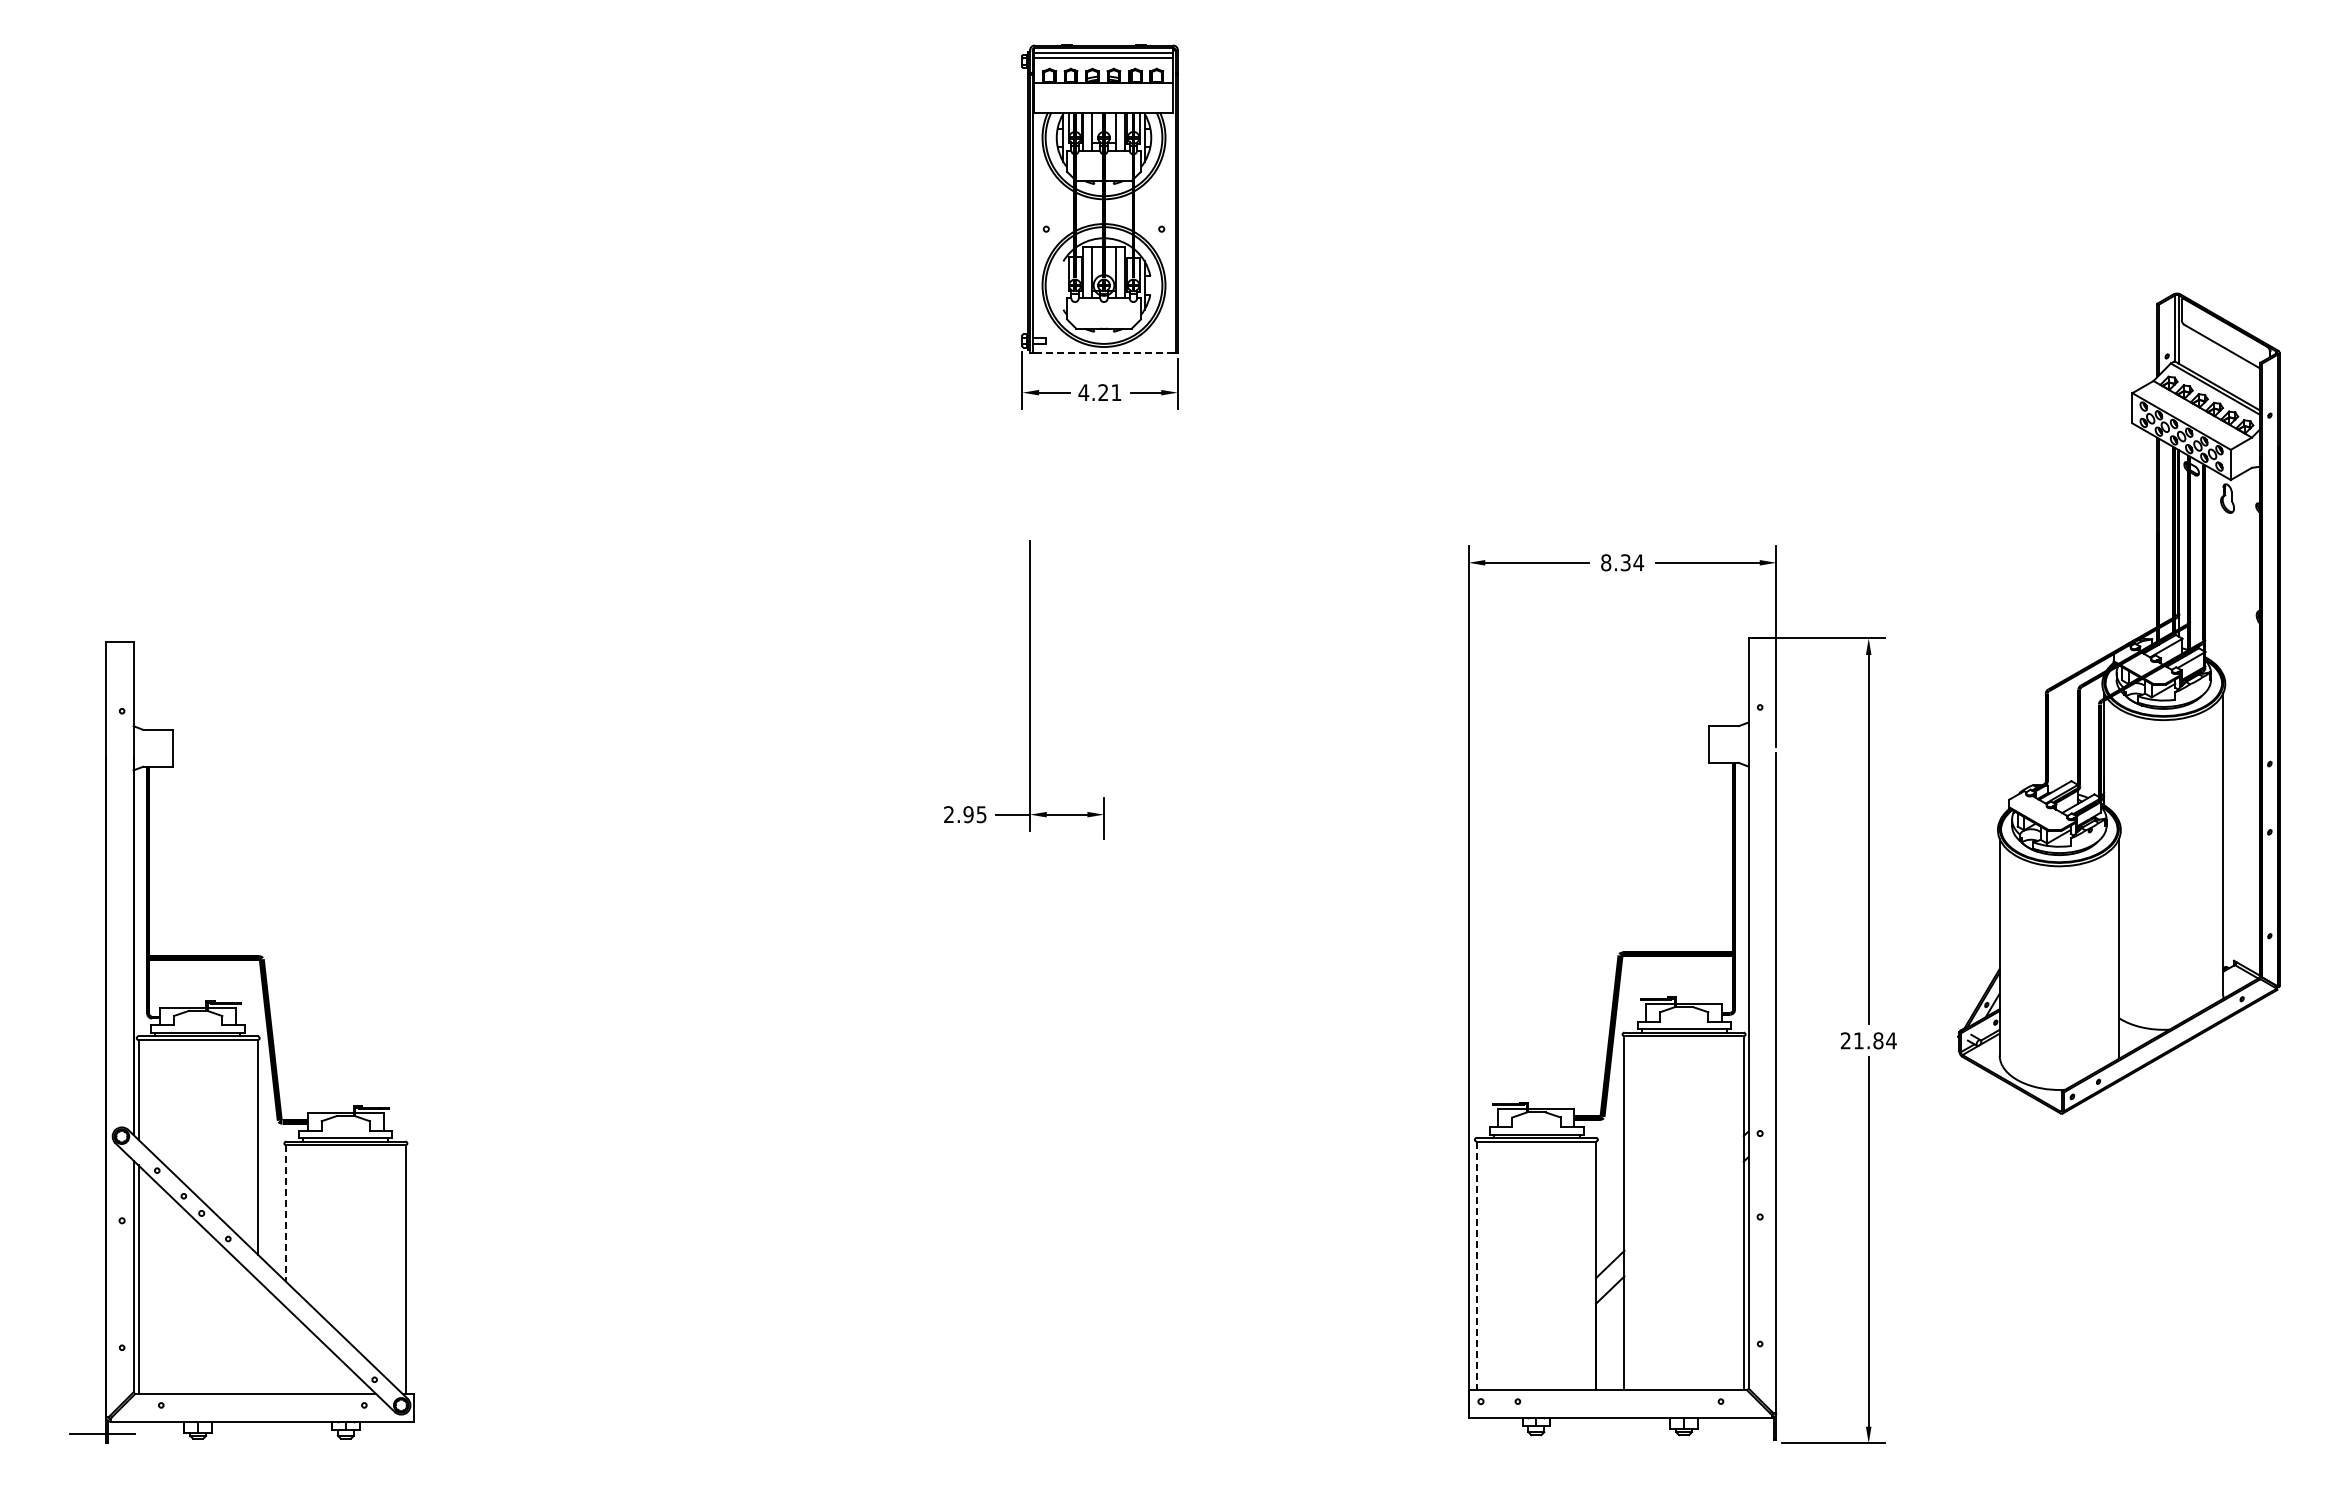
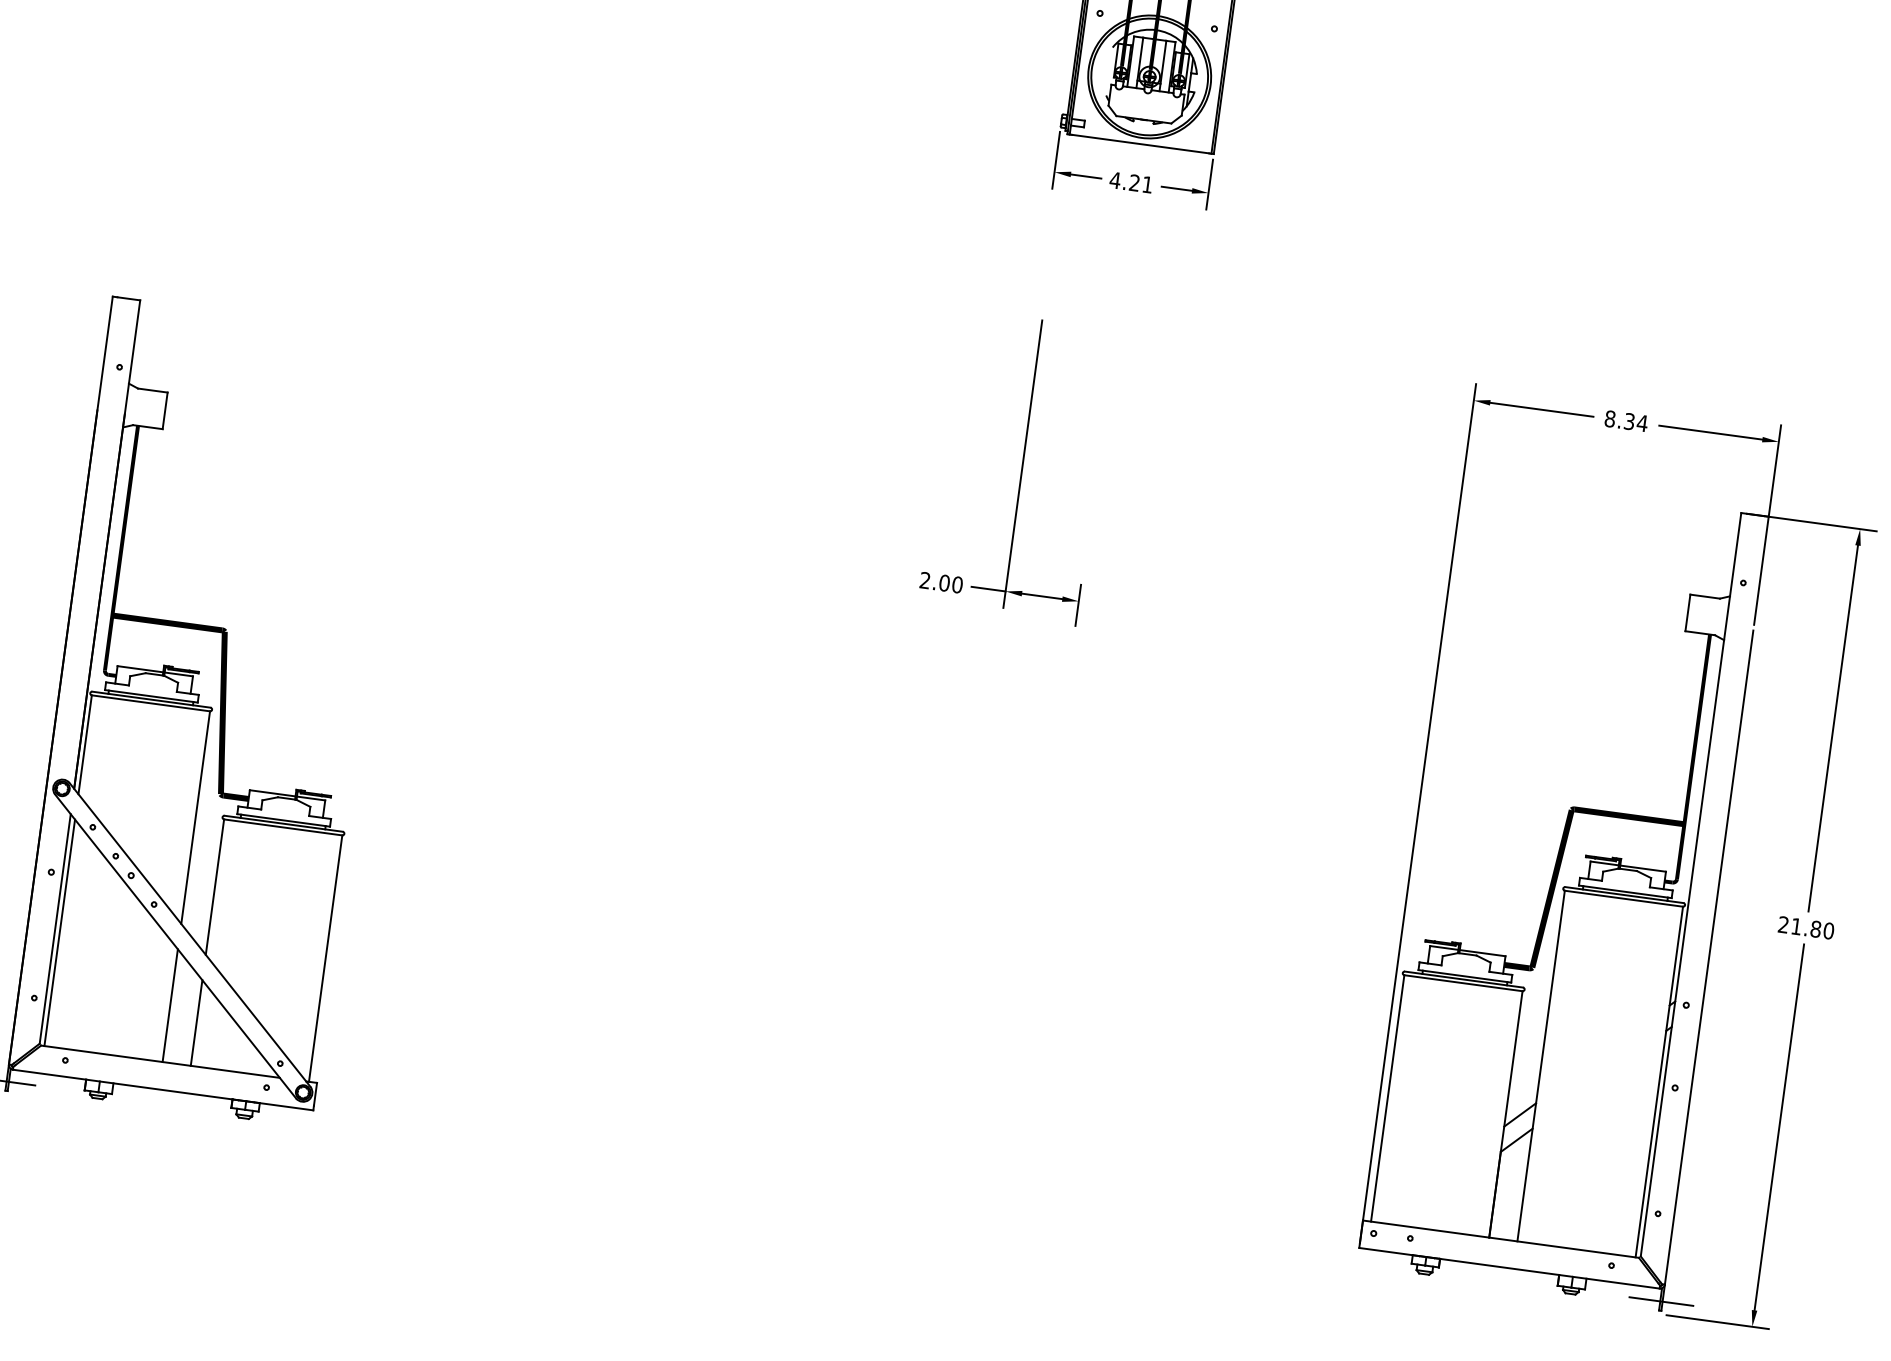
line: (1104, 353) -> (1141, 144), dashed -> solid
text: (974, 814) -> (950, 583), 2.95 -> 2.00
text: (1891, 1040) -> (1828, 930), 21.84 -> 21.80
line: (286, 1214) -> (215, 888), dashed -> solid
line: (1476, 1266) -> (1387, 1099), dashed -> solid
line: (257, 1336) -> (169, 1005), added
line: (286, 1350) -> (196, 1022), added
line: (1775, 1430) -> (1661, 1301), added

